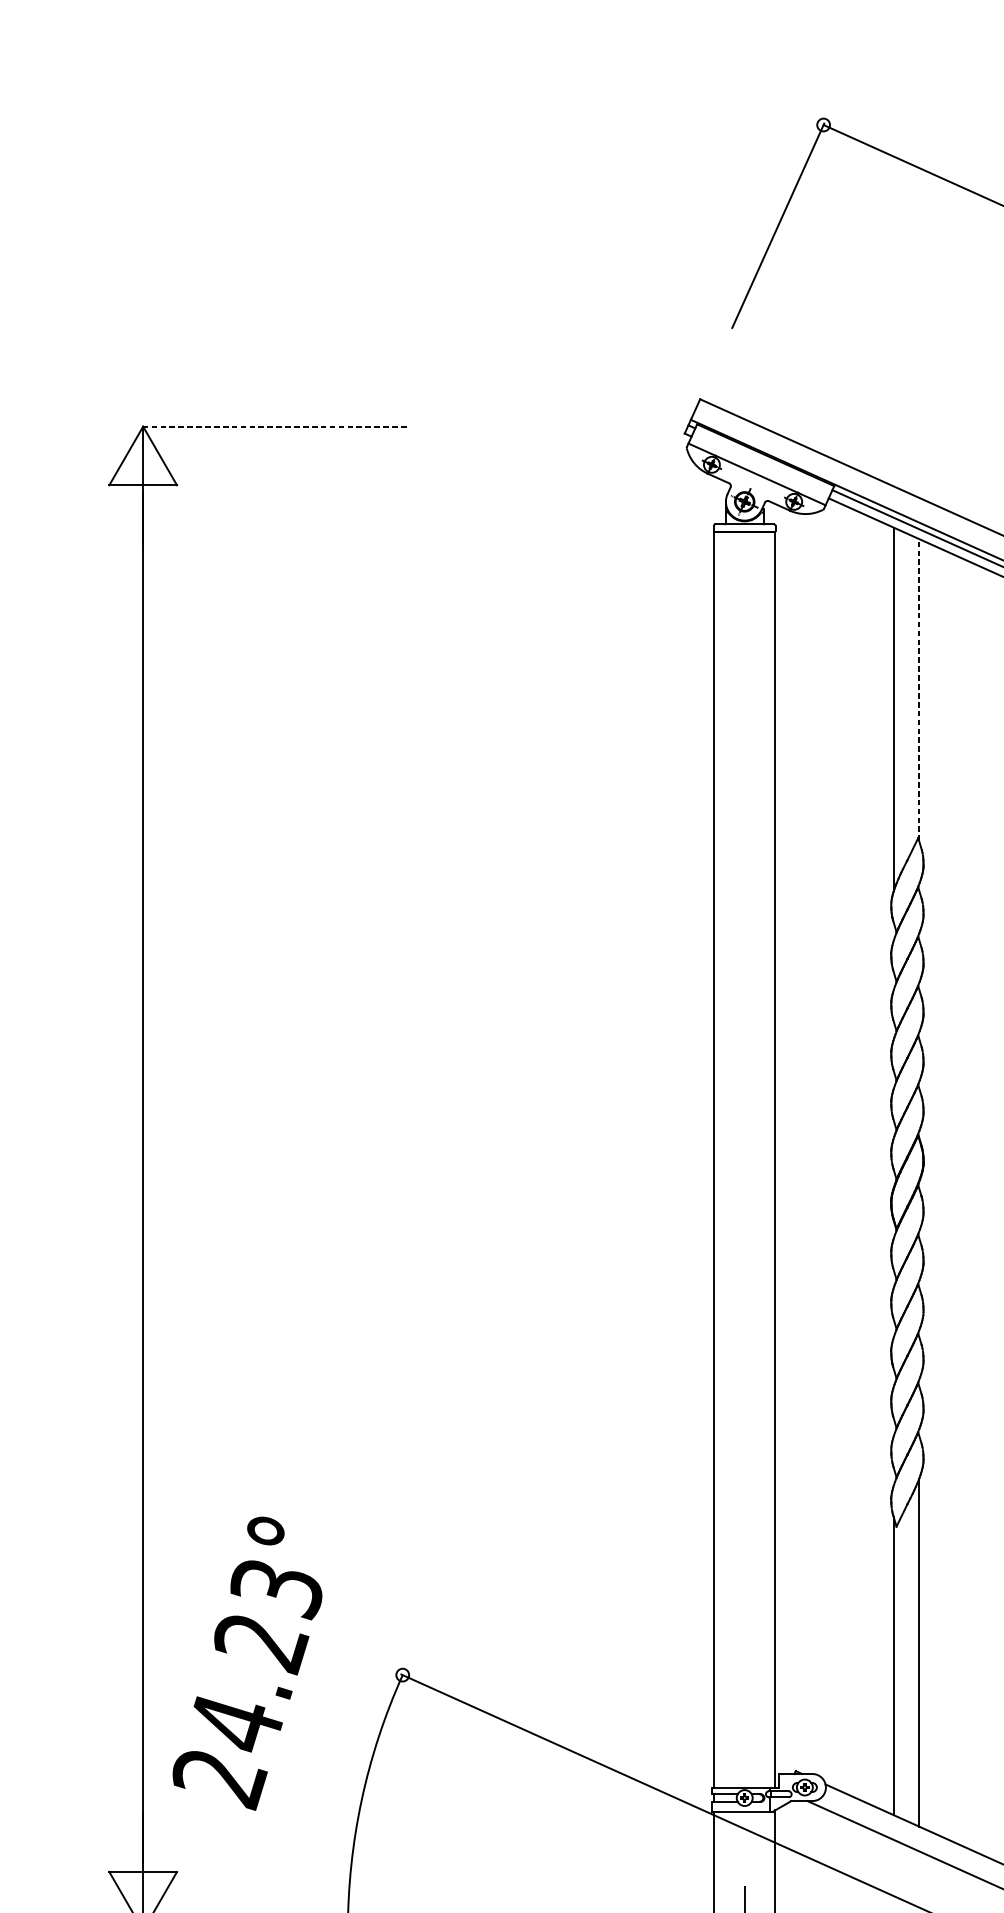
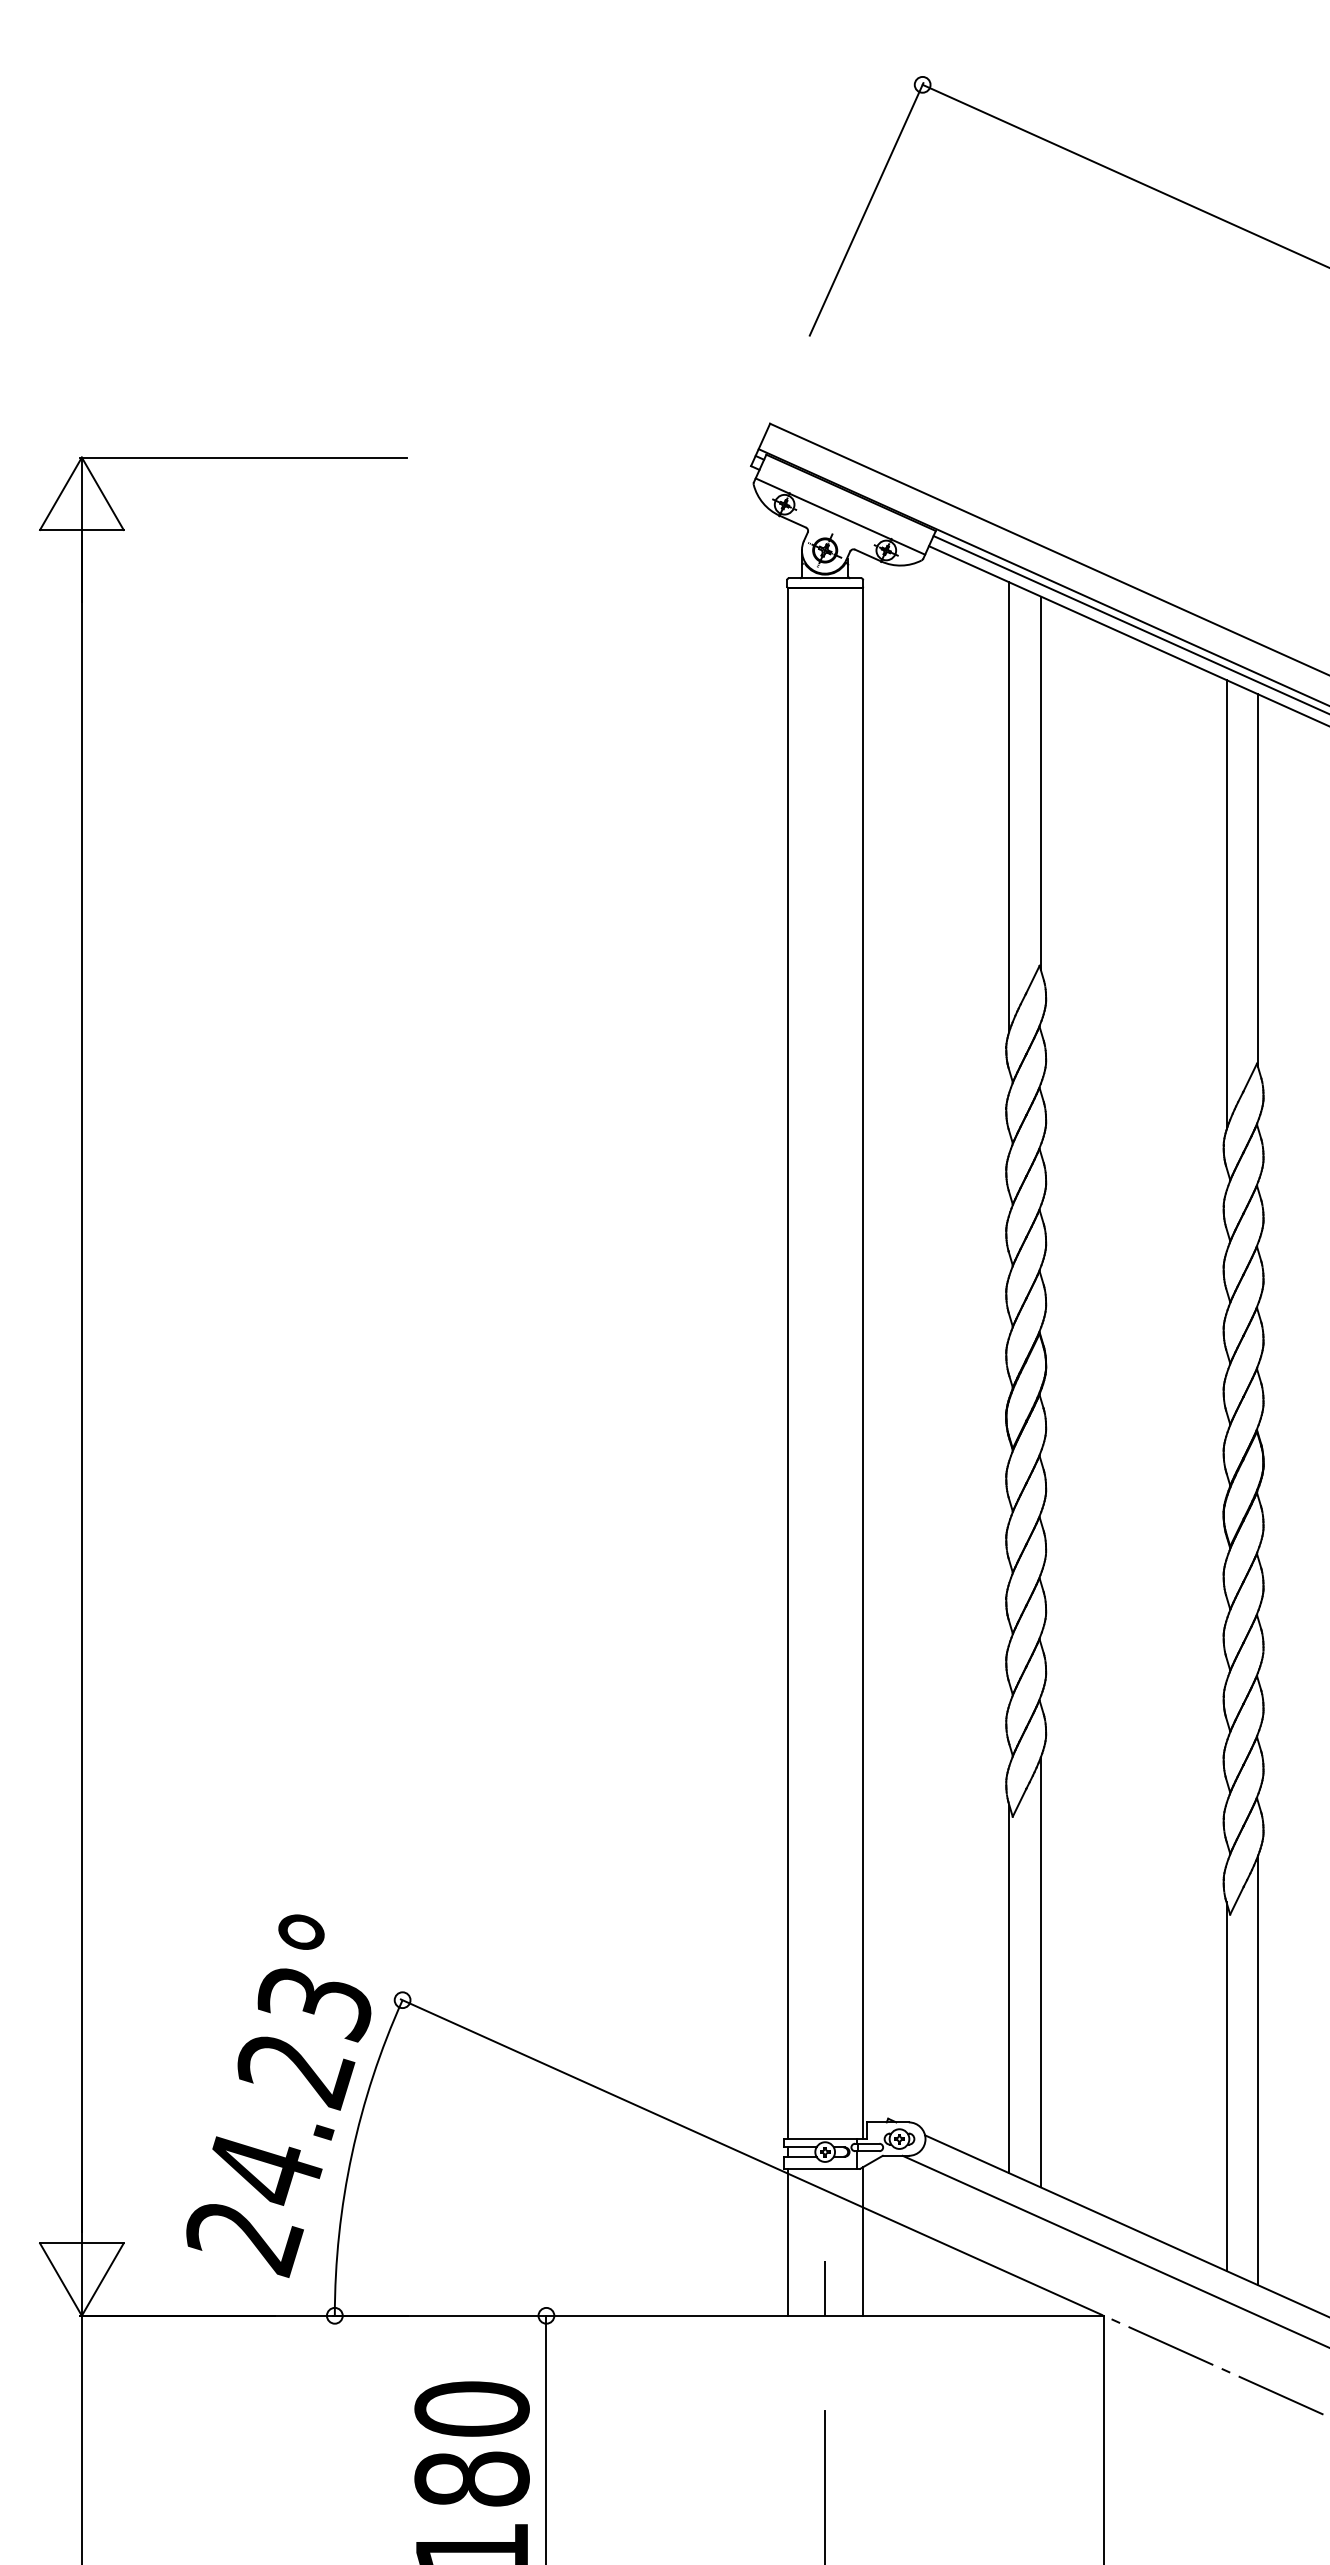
line: (273, 426) -> (243, 457), dashed -> solid
line: (918, 690) -> (1040, 783), dashed -> solid
text: (247, 1663) -> (278, 2095), moved

